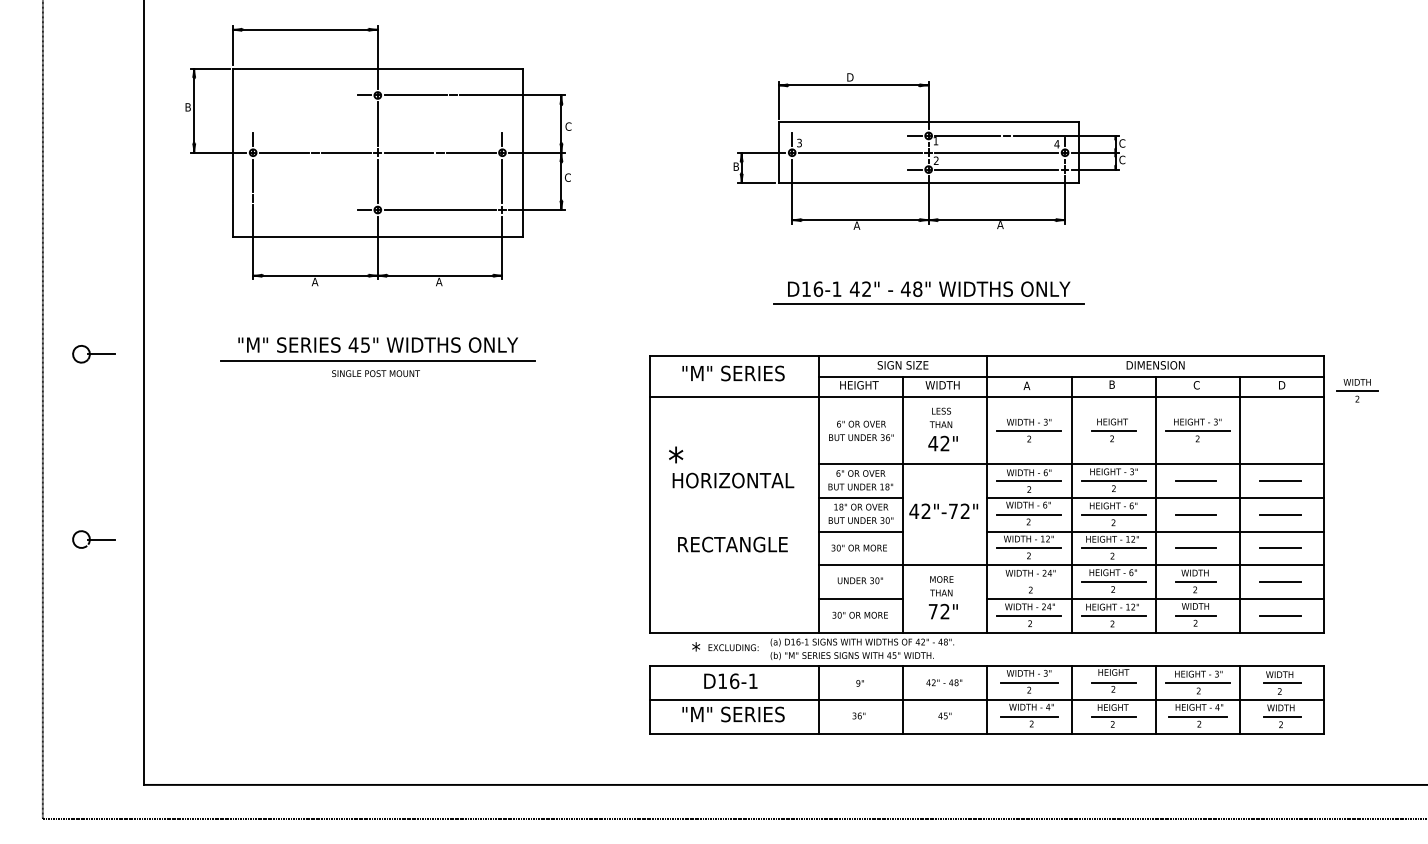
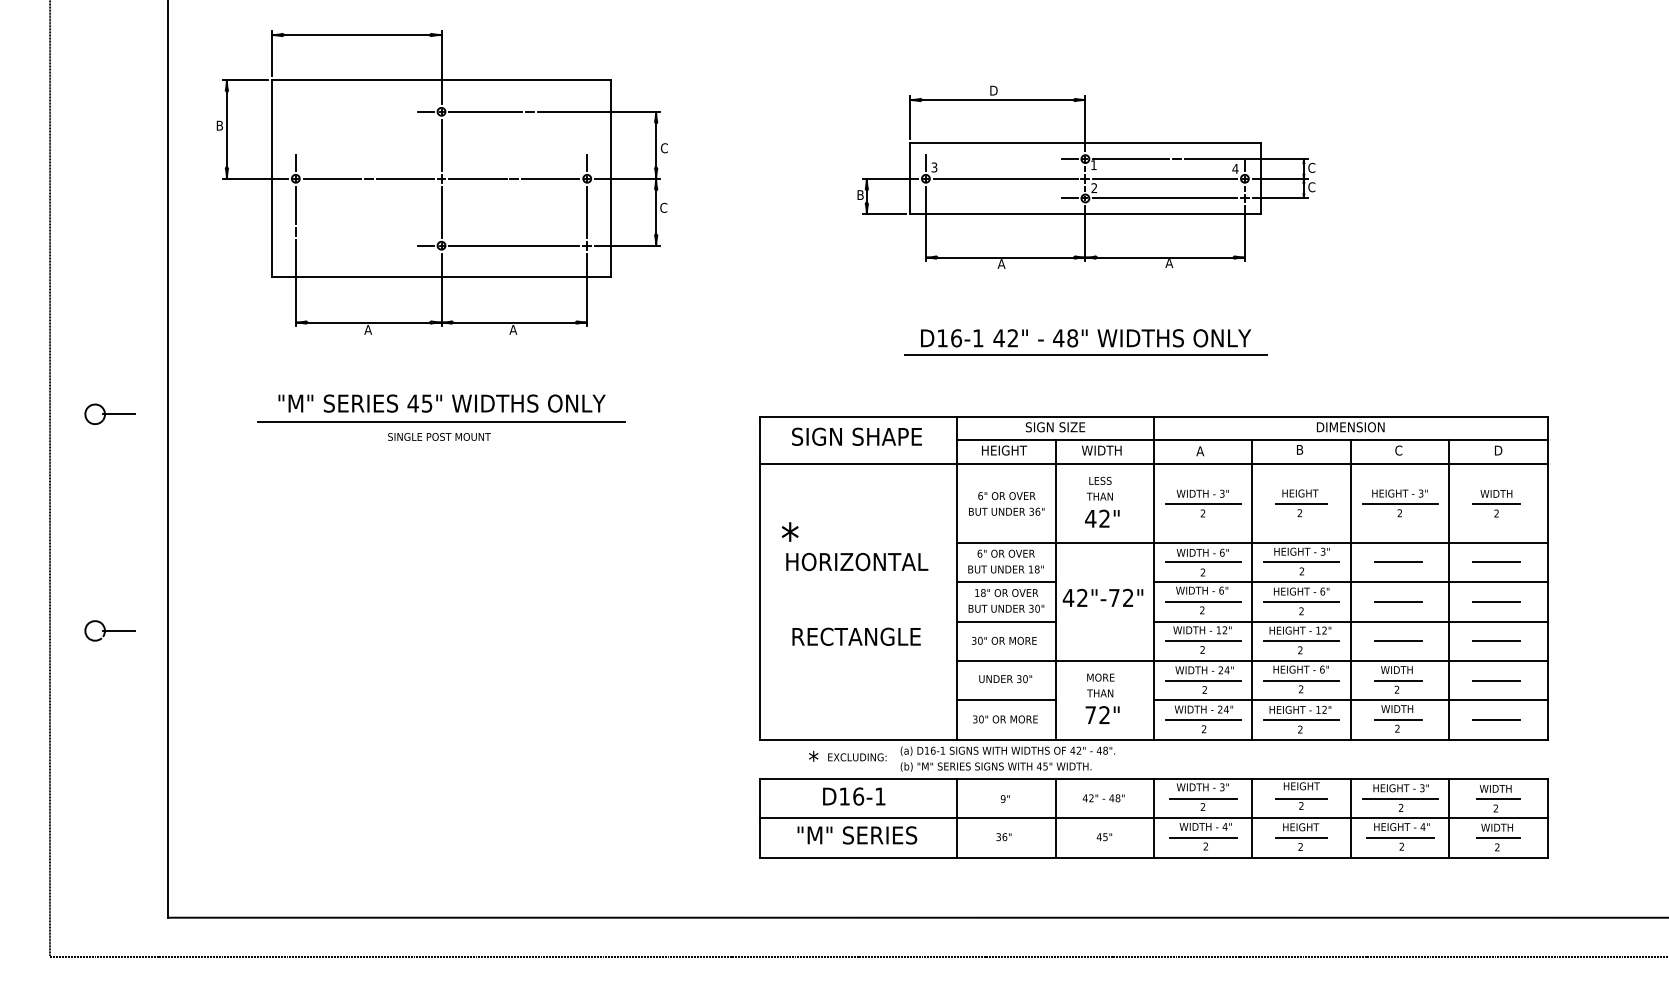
text: (732, 373) -> (856, 436), "M" SERIES -> SIGN SHAPE
part: (1357, 390) -> (1496, 503), moved
line: (1029, 582) -> (1203, 681), added

